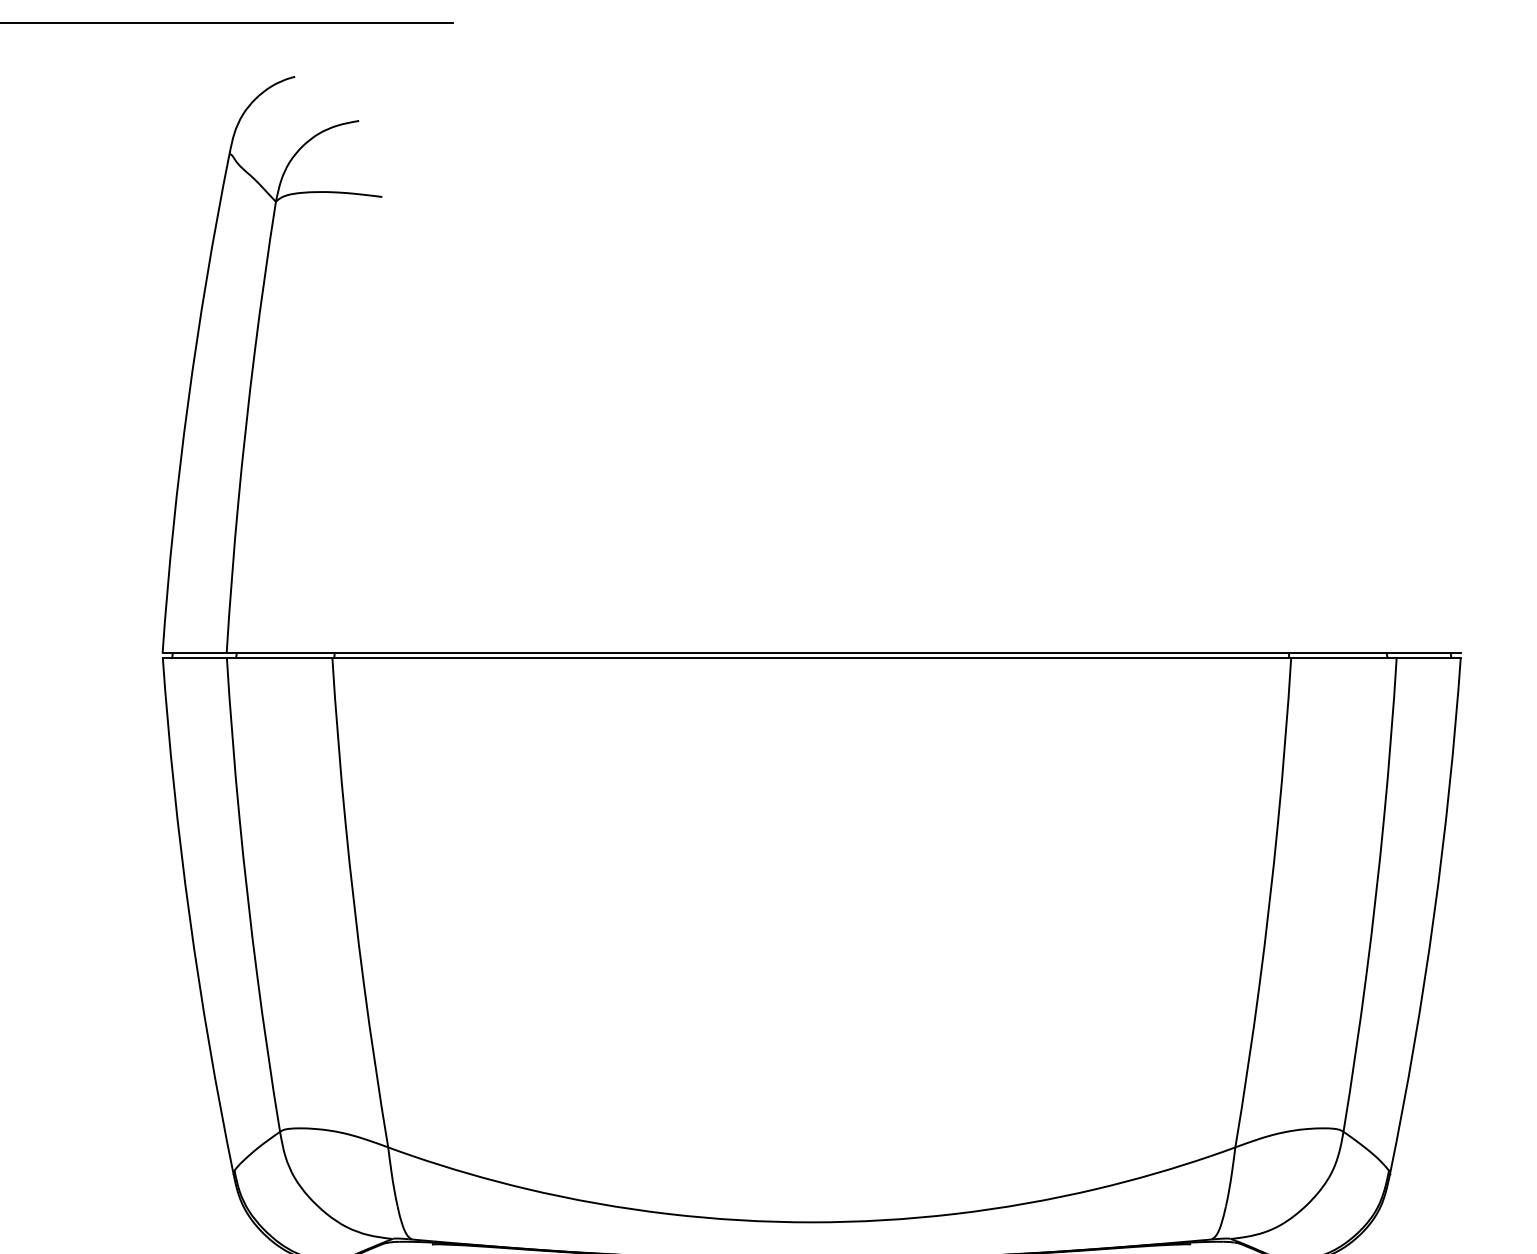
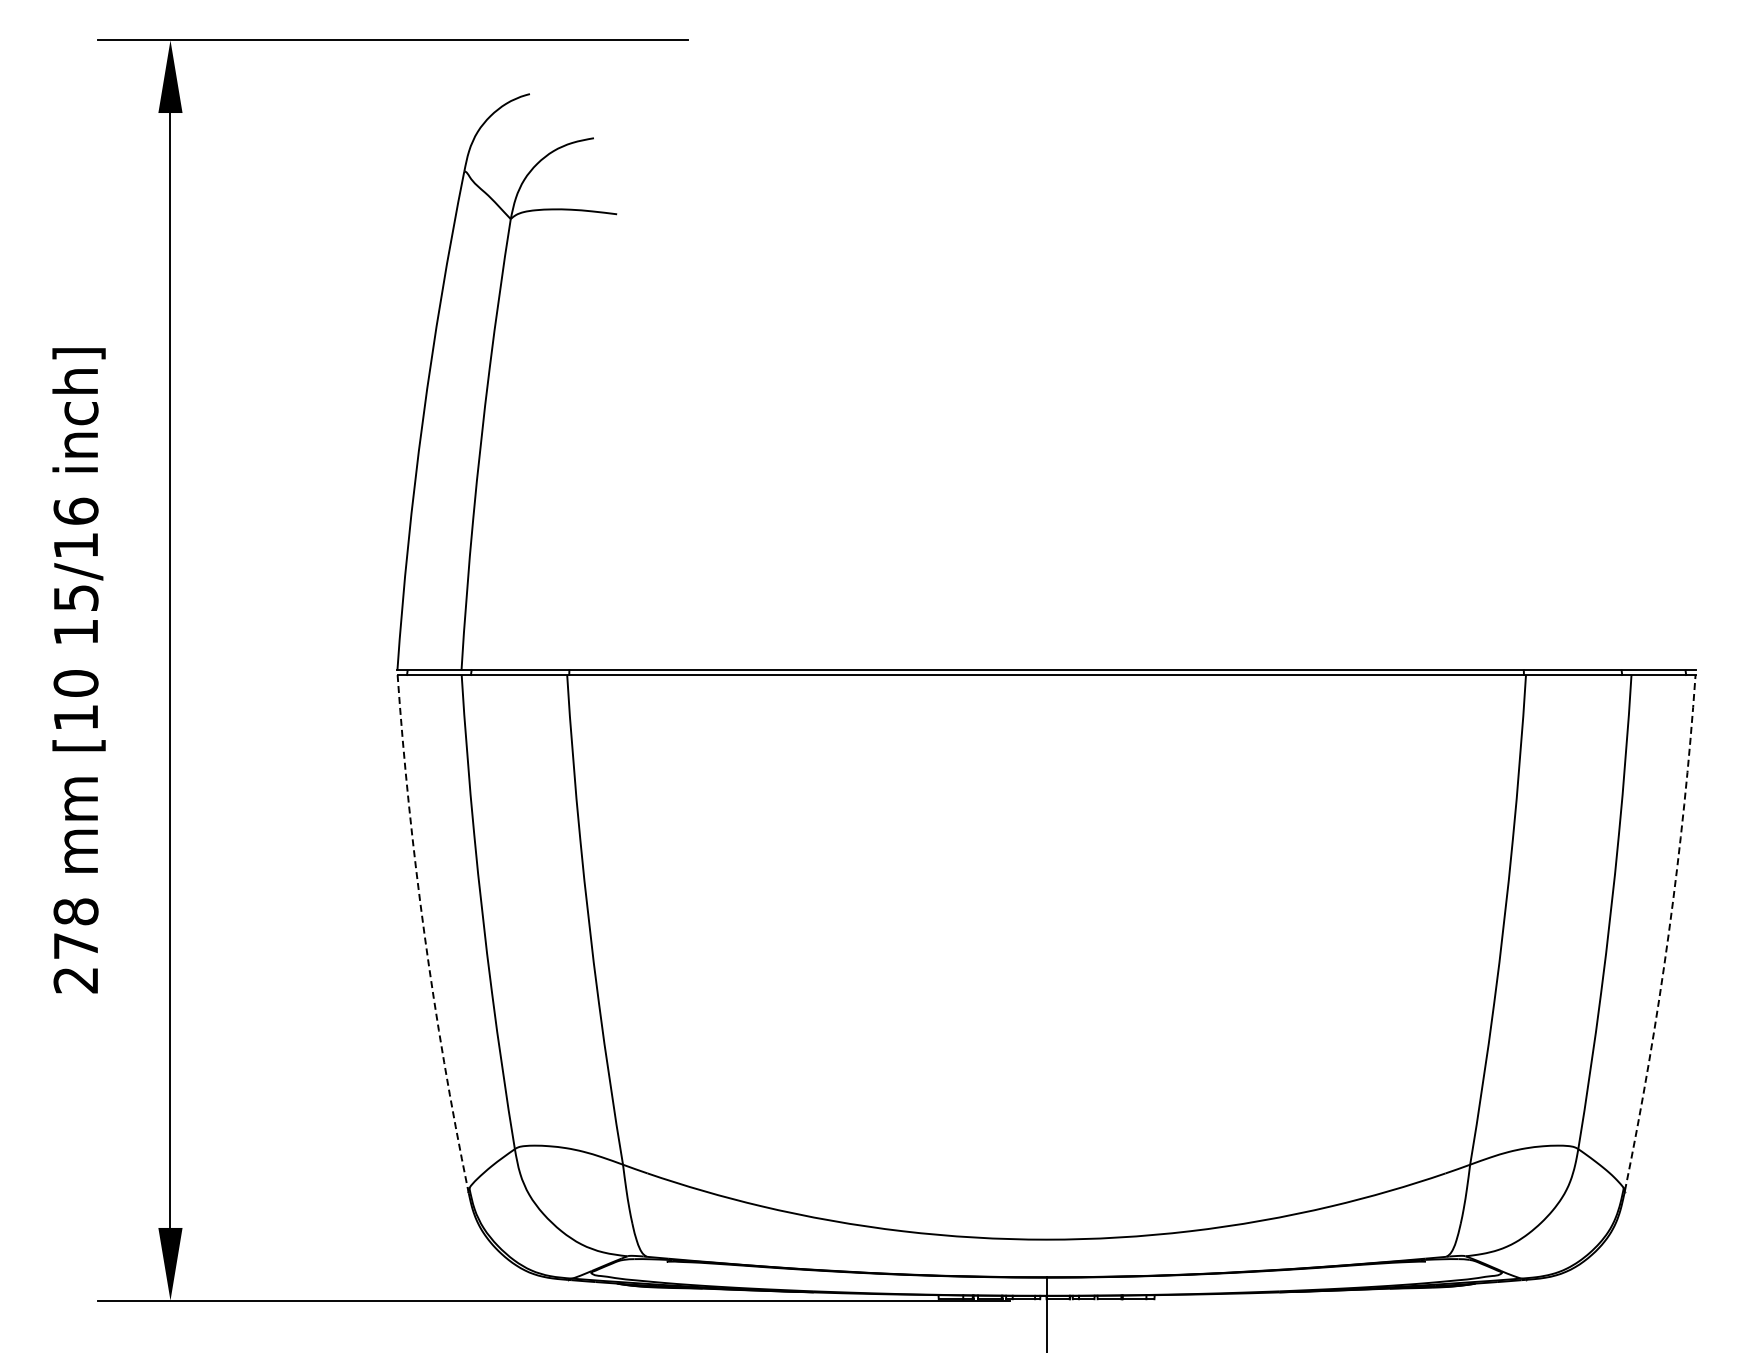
arc: (189, 917) -> (424, 934), solid -> dashed
arc: (1433, 917) -> (1668, 934), solid -> dashed

